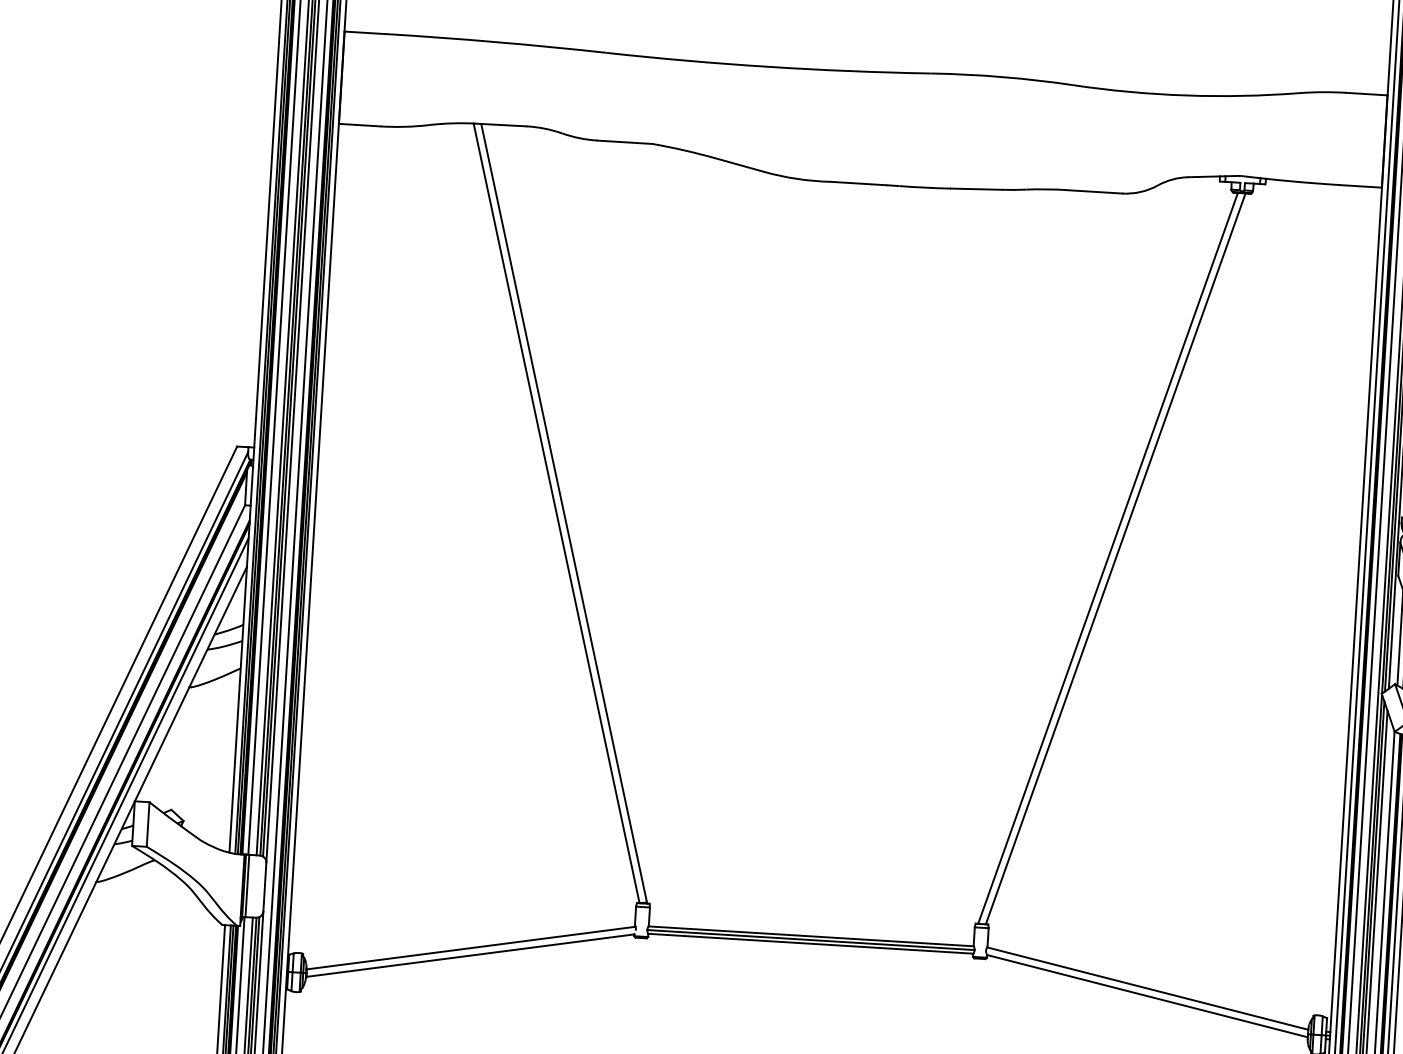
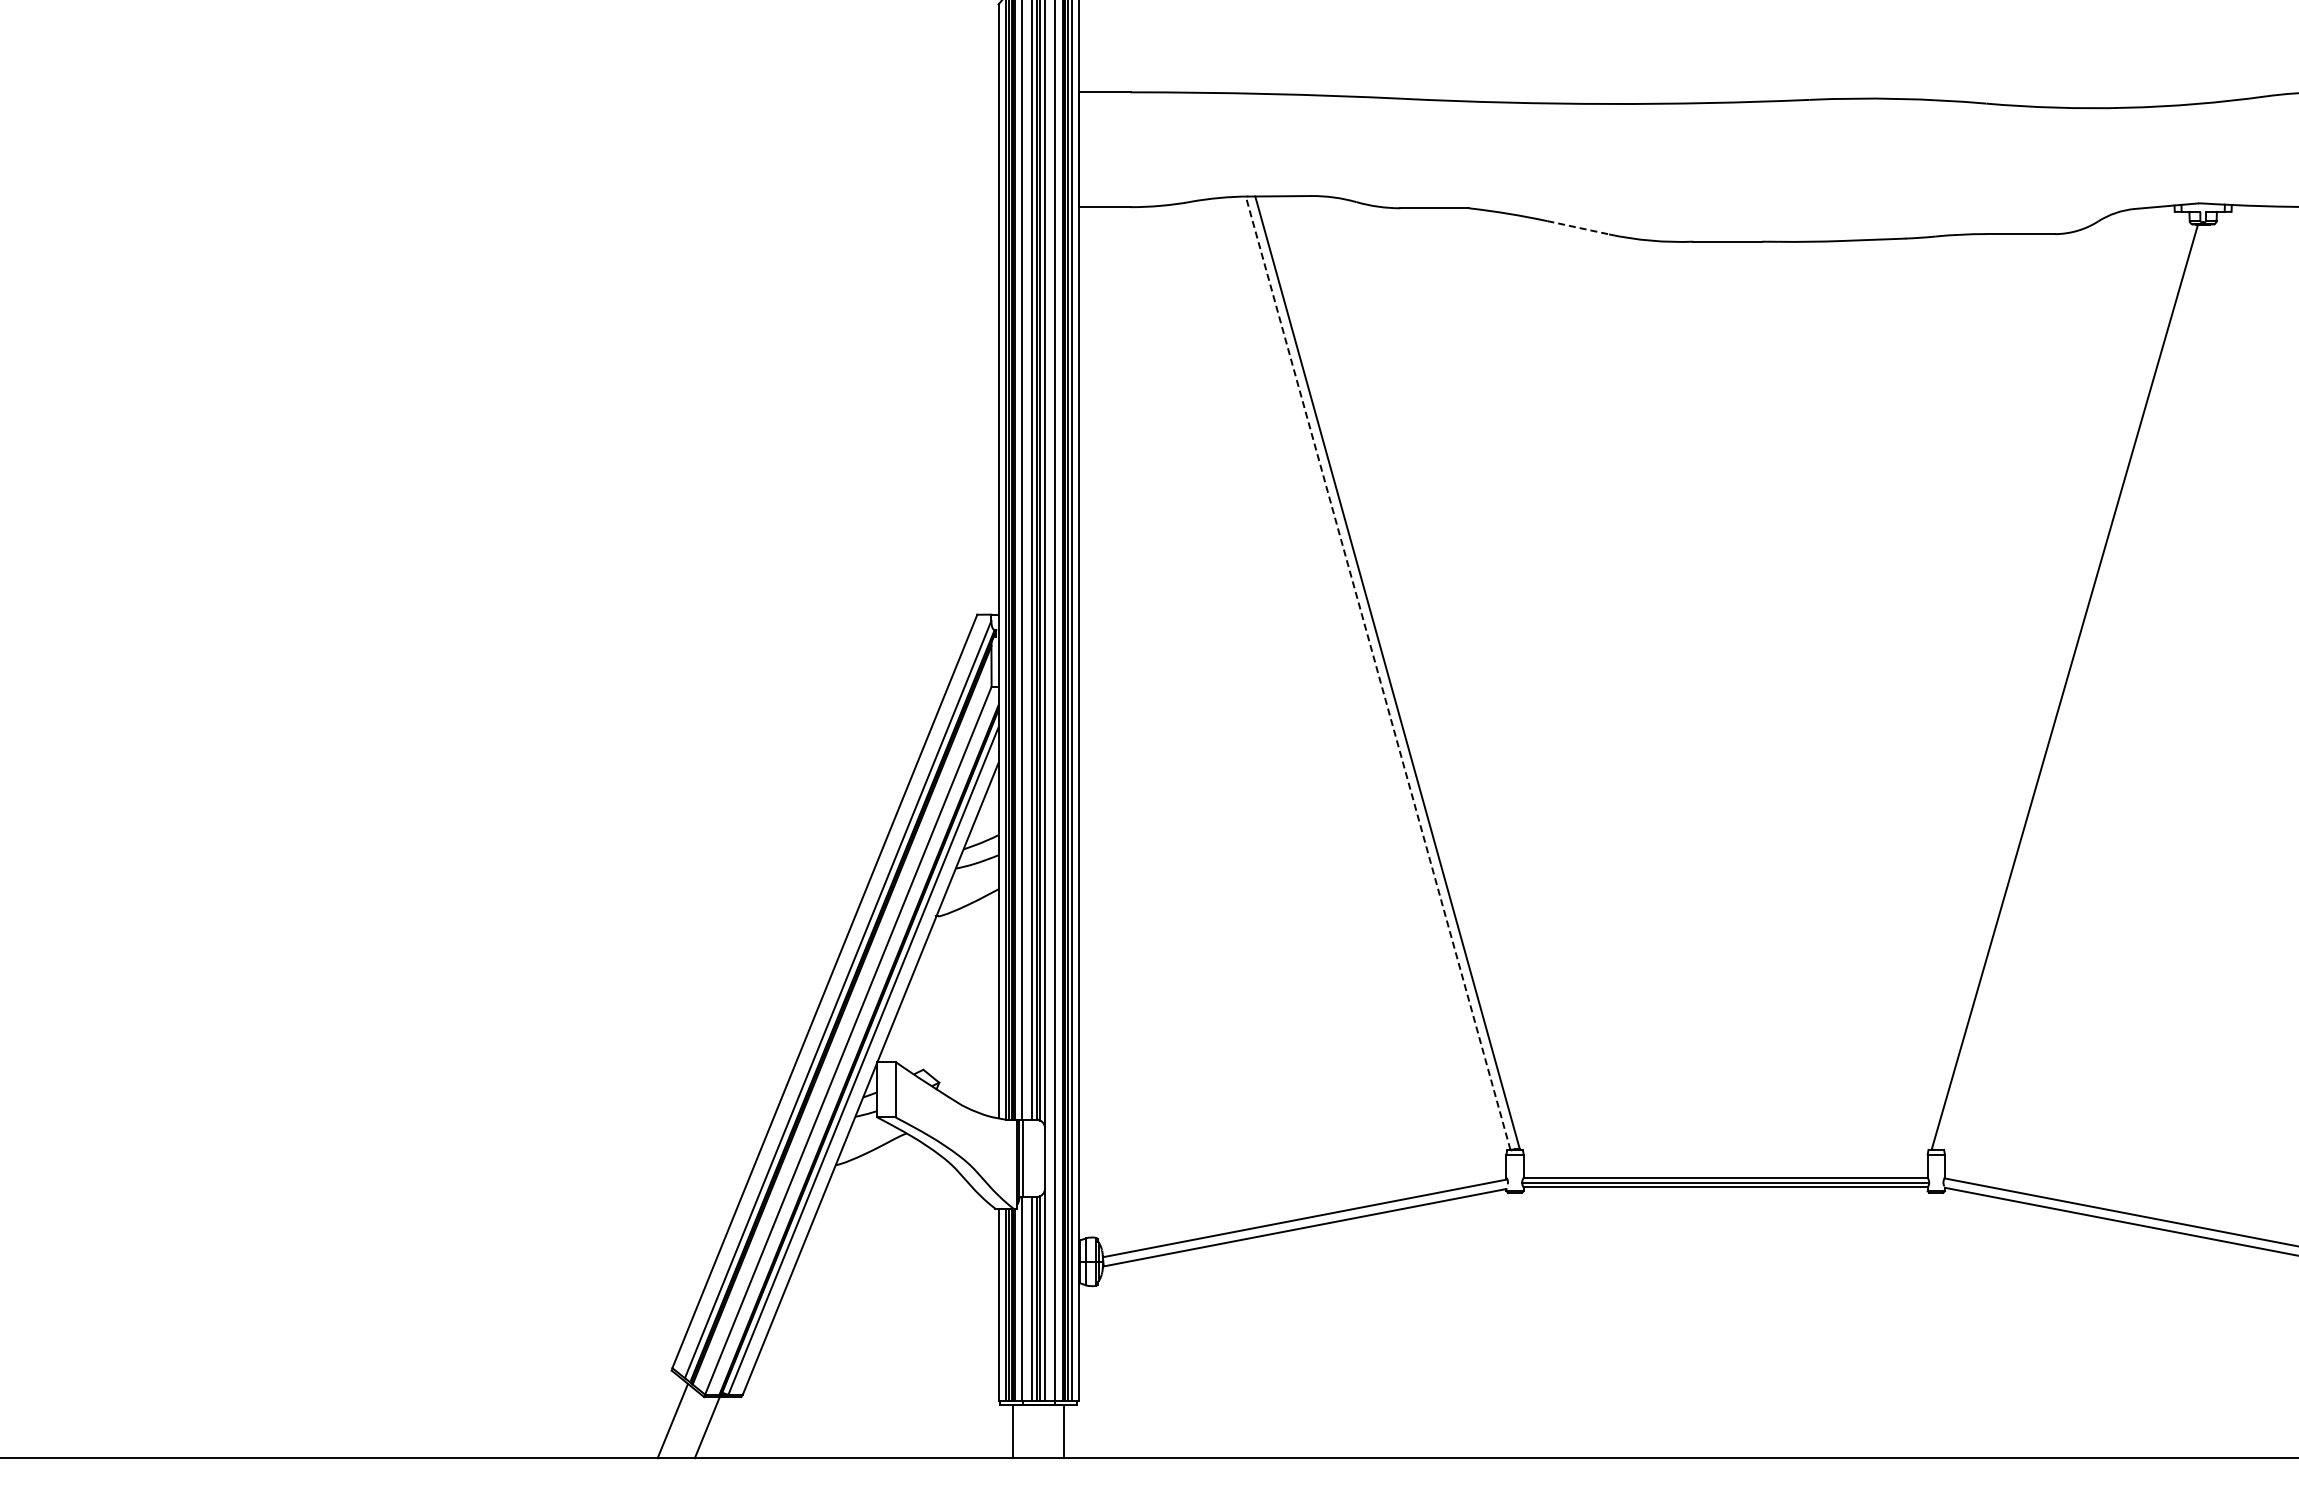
line: (739, 164) -> (1578, 227), solid -> dashed
line: (556, 513) -> (1378, 673), solid -> dashed
line: (1115, 558) -> (2074, 686), removed

